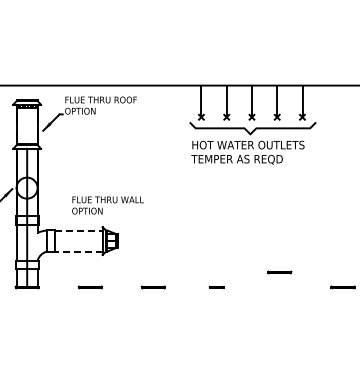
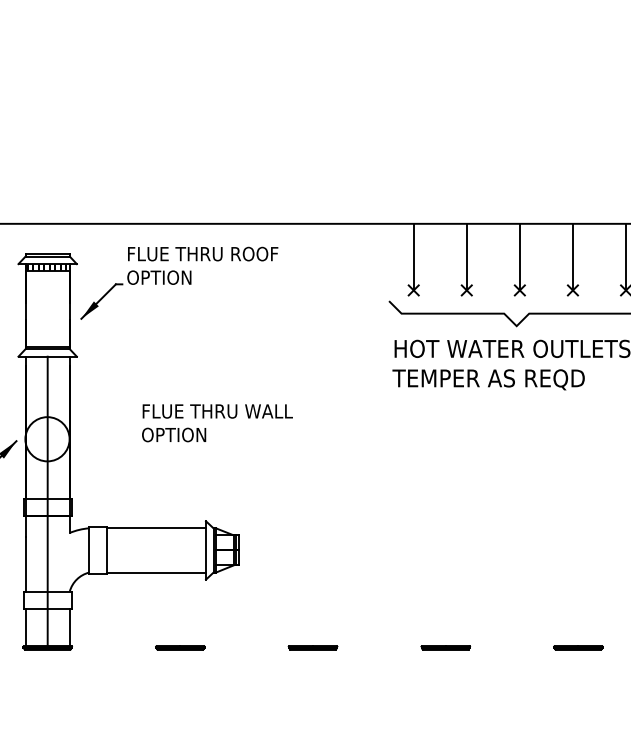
text: (107, 205) -> (216, 423), moved
line: (78, 230) -> (155, 528), dashed -> solid
line: (78, 251) -> (155, 572), dashed -> solid
line: (279, 272) -> (577, 647), moved
part: (216, 287) -> (445, 647), size x1.67

